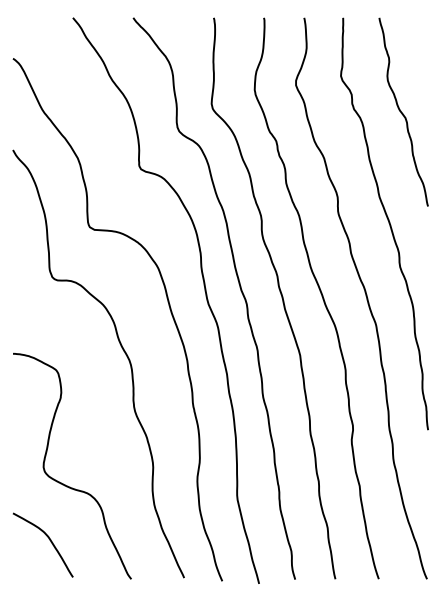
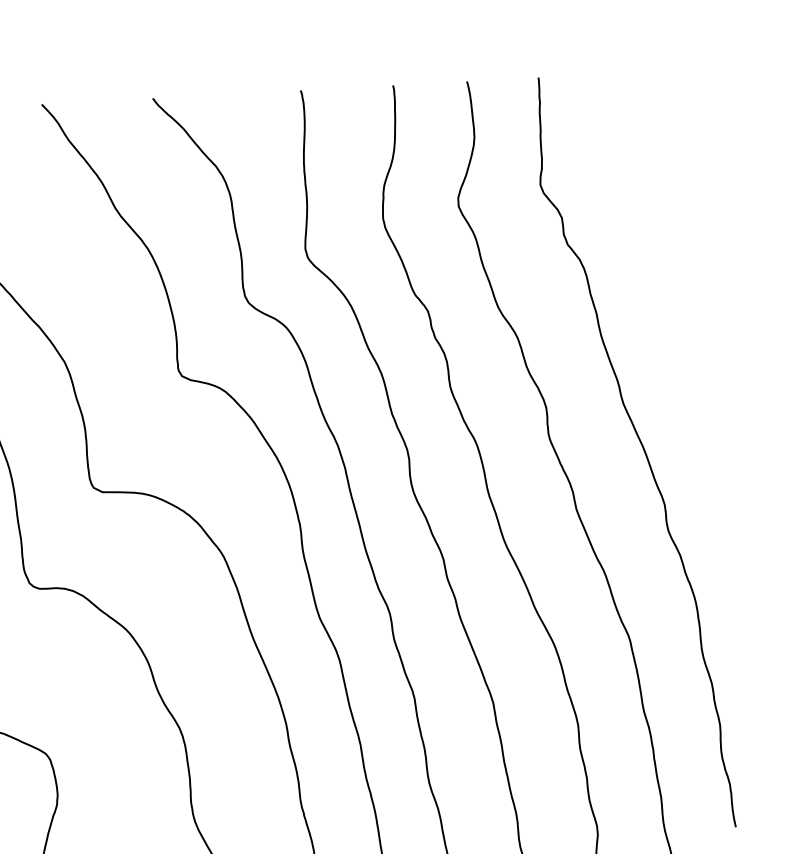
curve: (402, 112) -> (657, 245), removed

